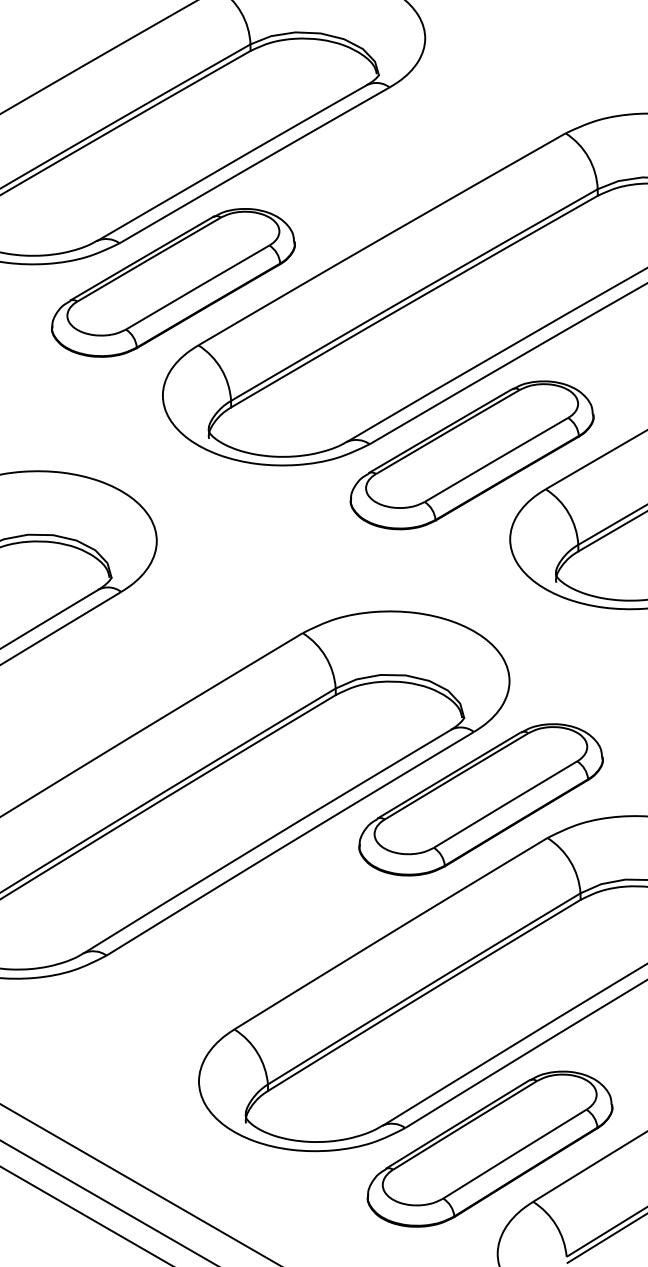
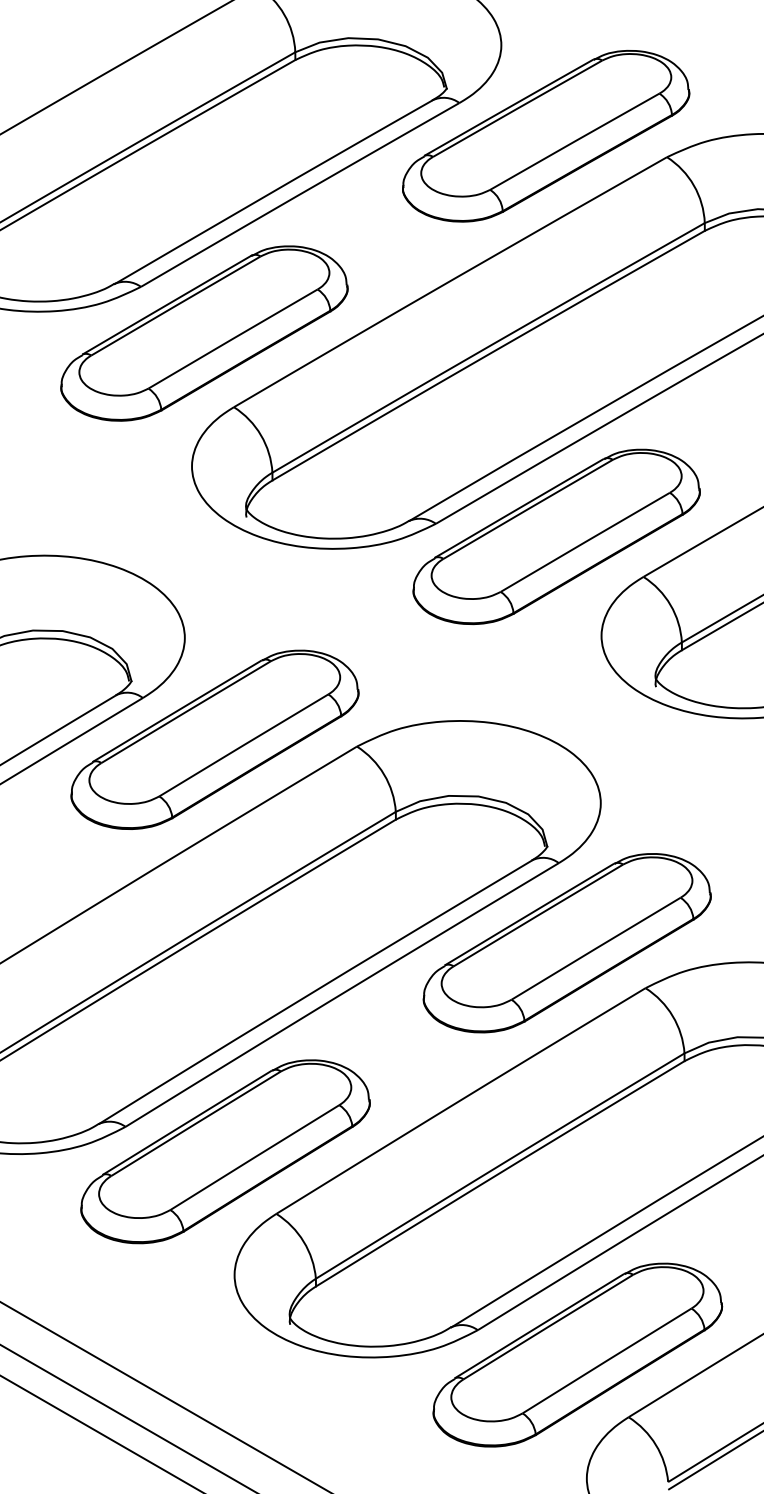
part: (463, 115) -> (546, 136), added
part: (181, 627) -> (214, 739), added
part: (191, 976) -> (225, 1151), added

